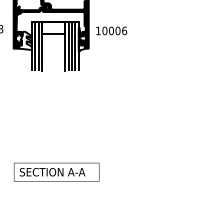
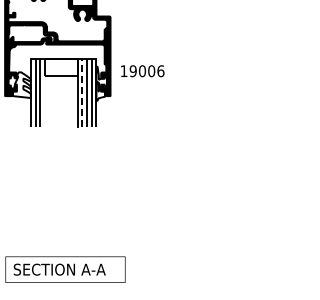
text: (104, 31) -> (132, 71), 10006 -> 19006
line: (41, 46) -> (44, 92), removed
line: (68, 46) -> (82, 92), solid -> dashed

